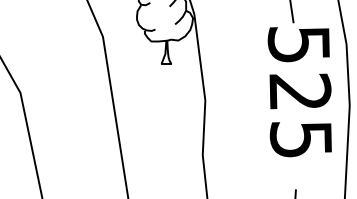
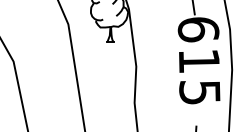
text: (299, 67) -> (198, 44), 525 -> 615

